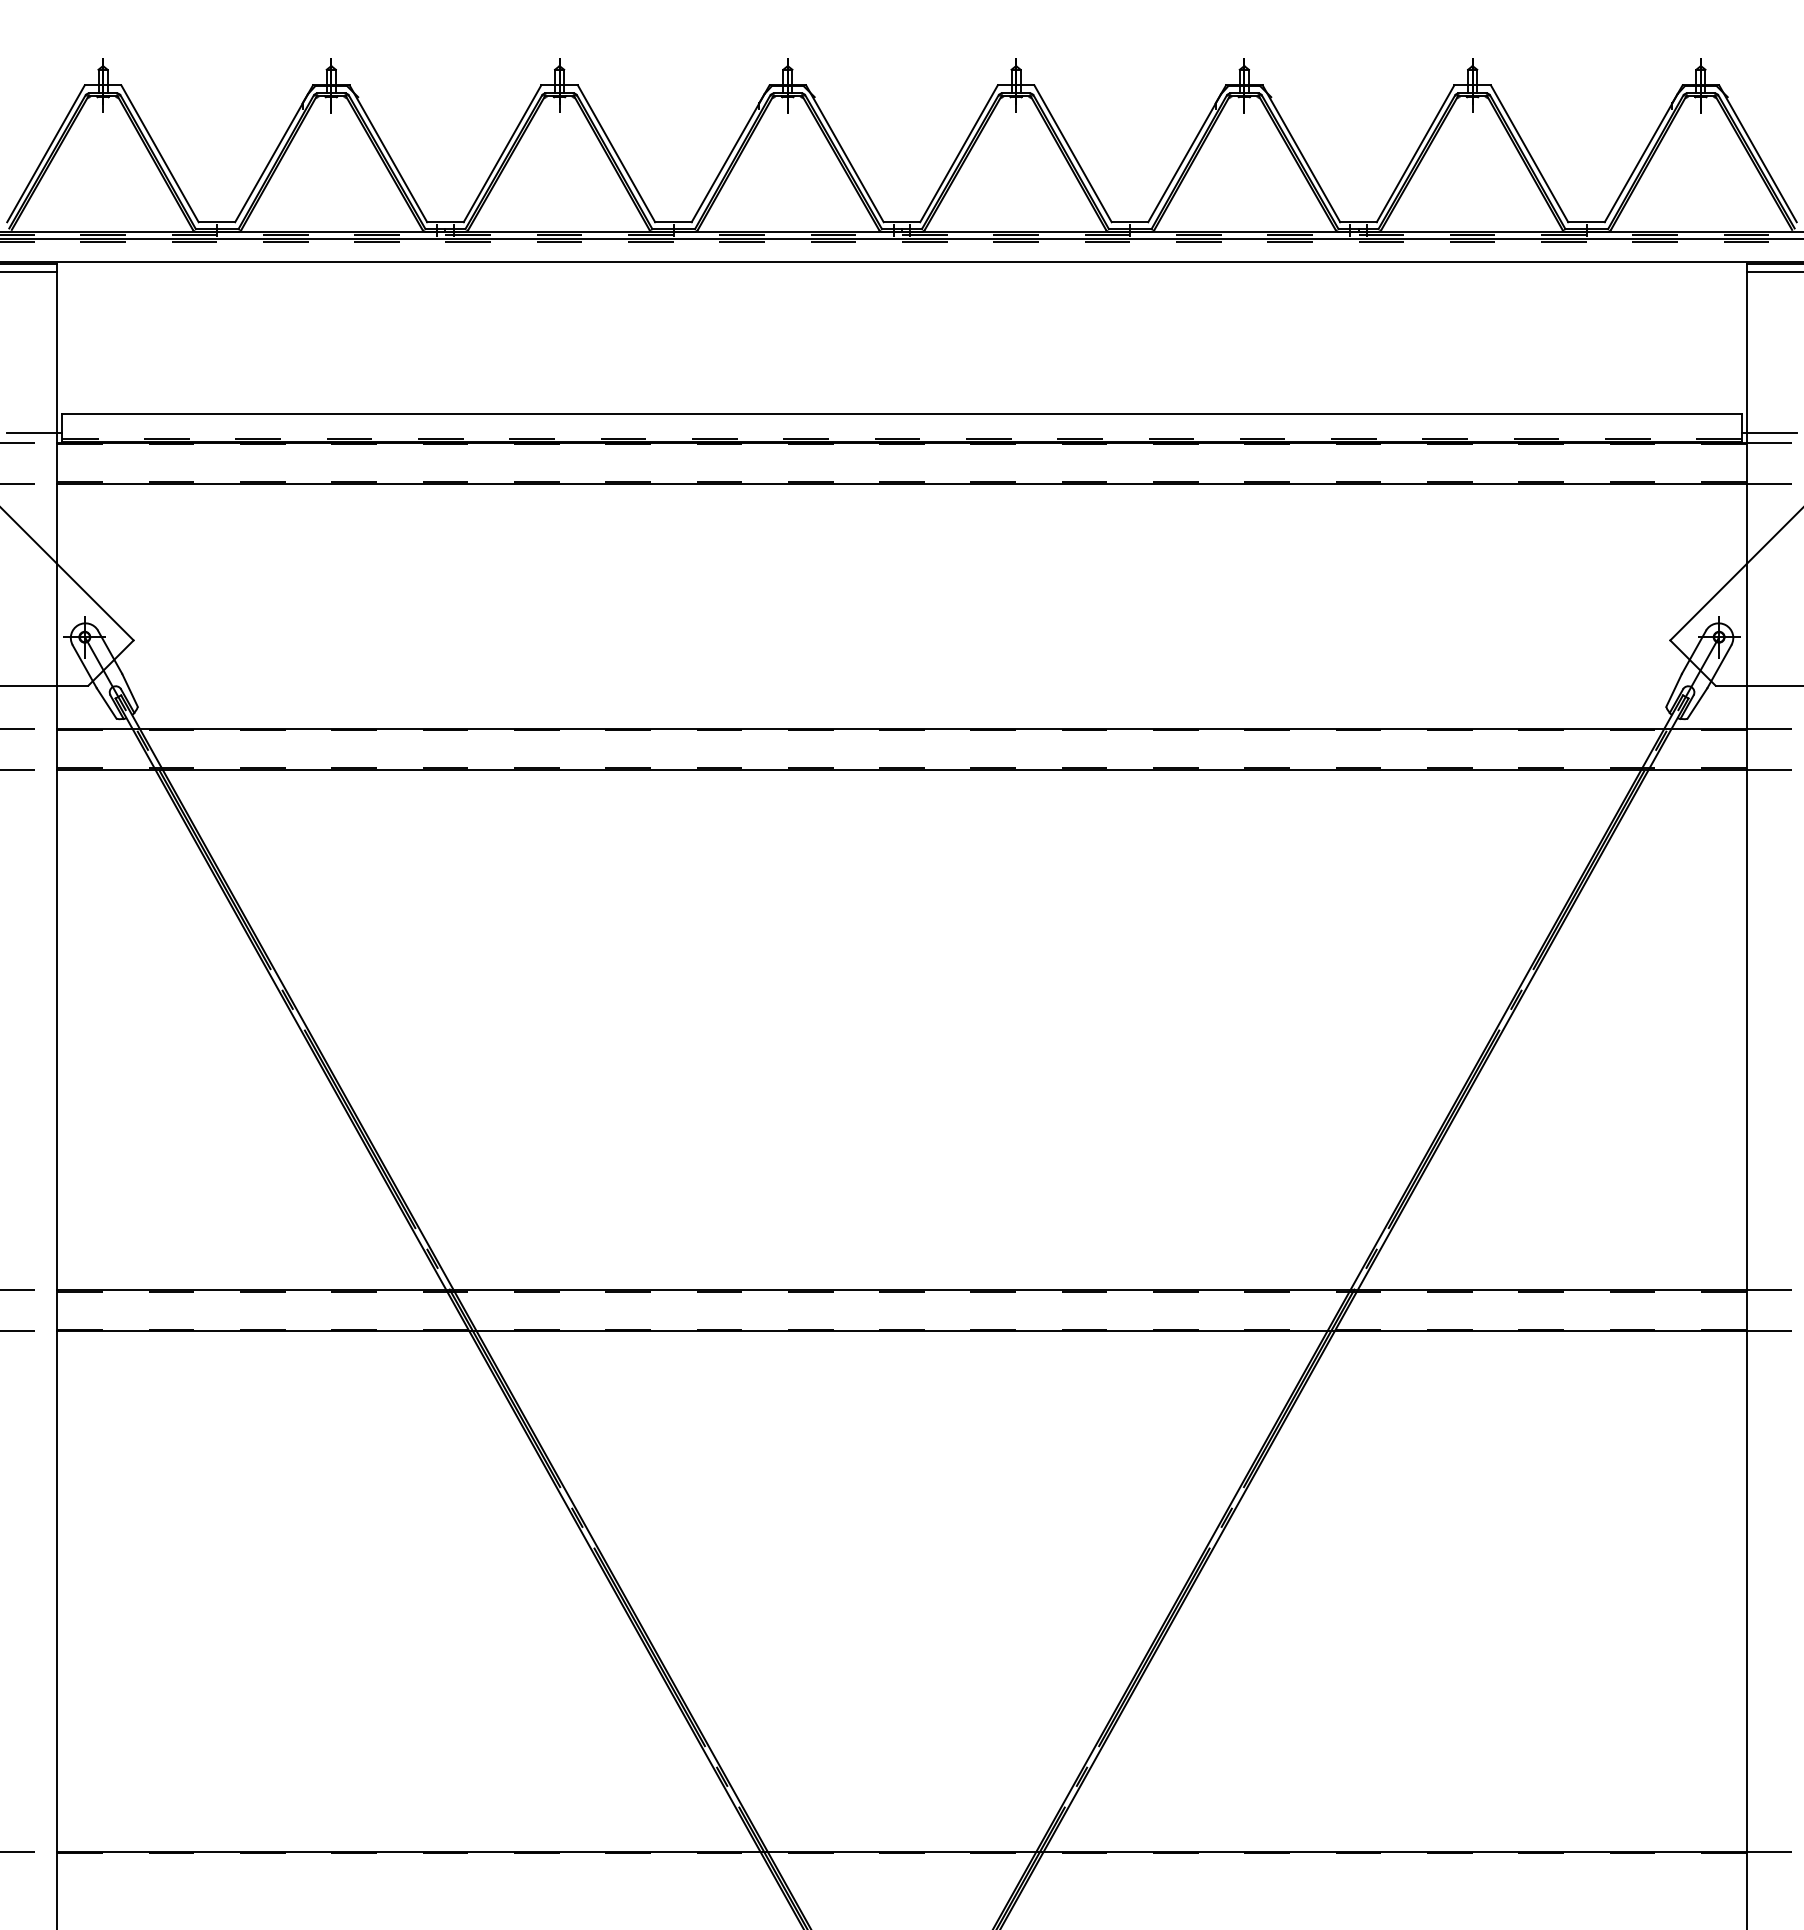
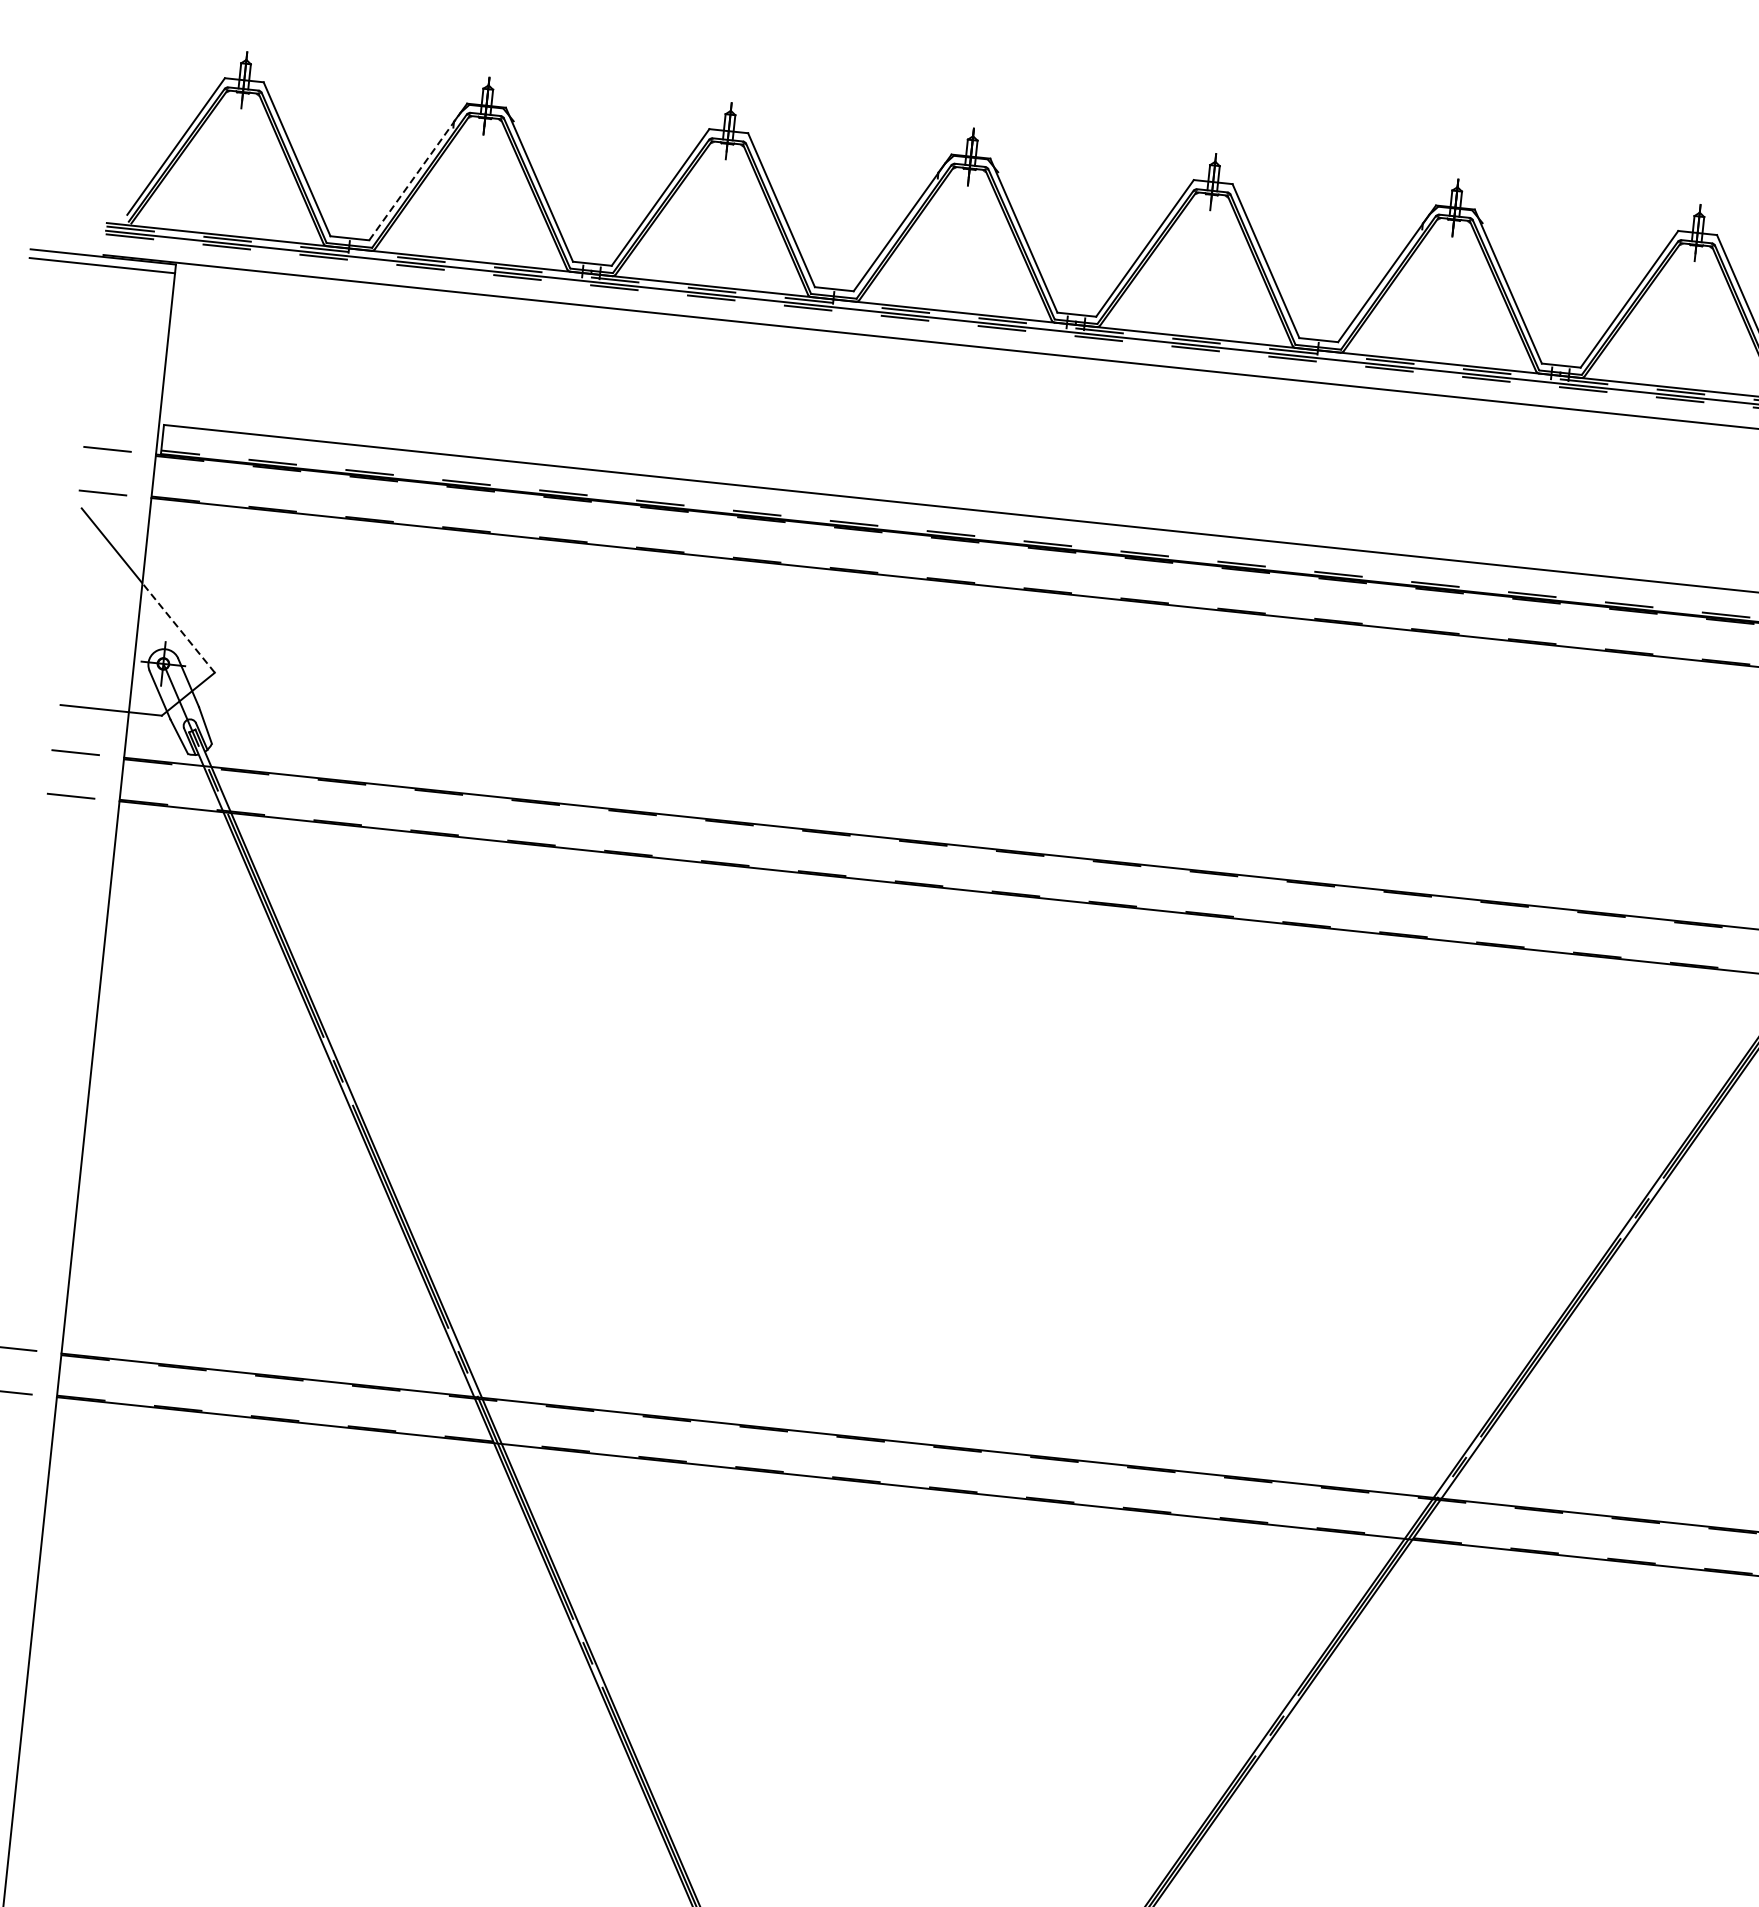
line: (271, 158) -> (414, 176), solid -> dashed
line: (34, 432) -> (132, 441), removed
line: (95, 602) -> (178, 628), solid -> dashed

